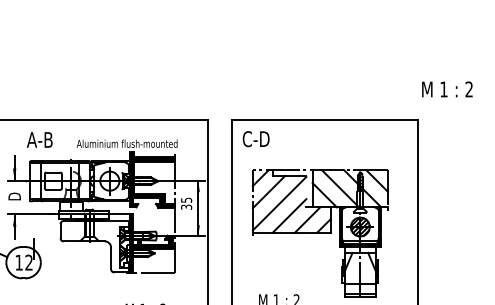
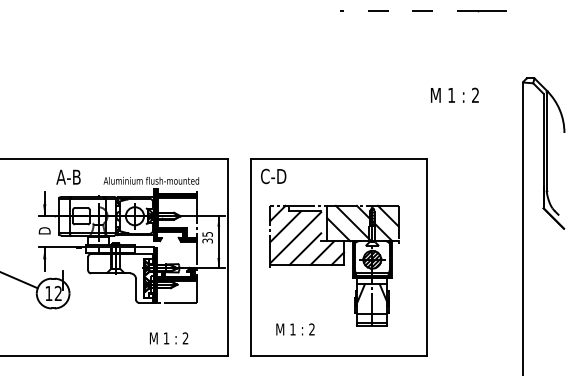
text: (447, 88) -> (454, 94), moved

